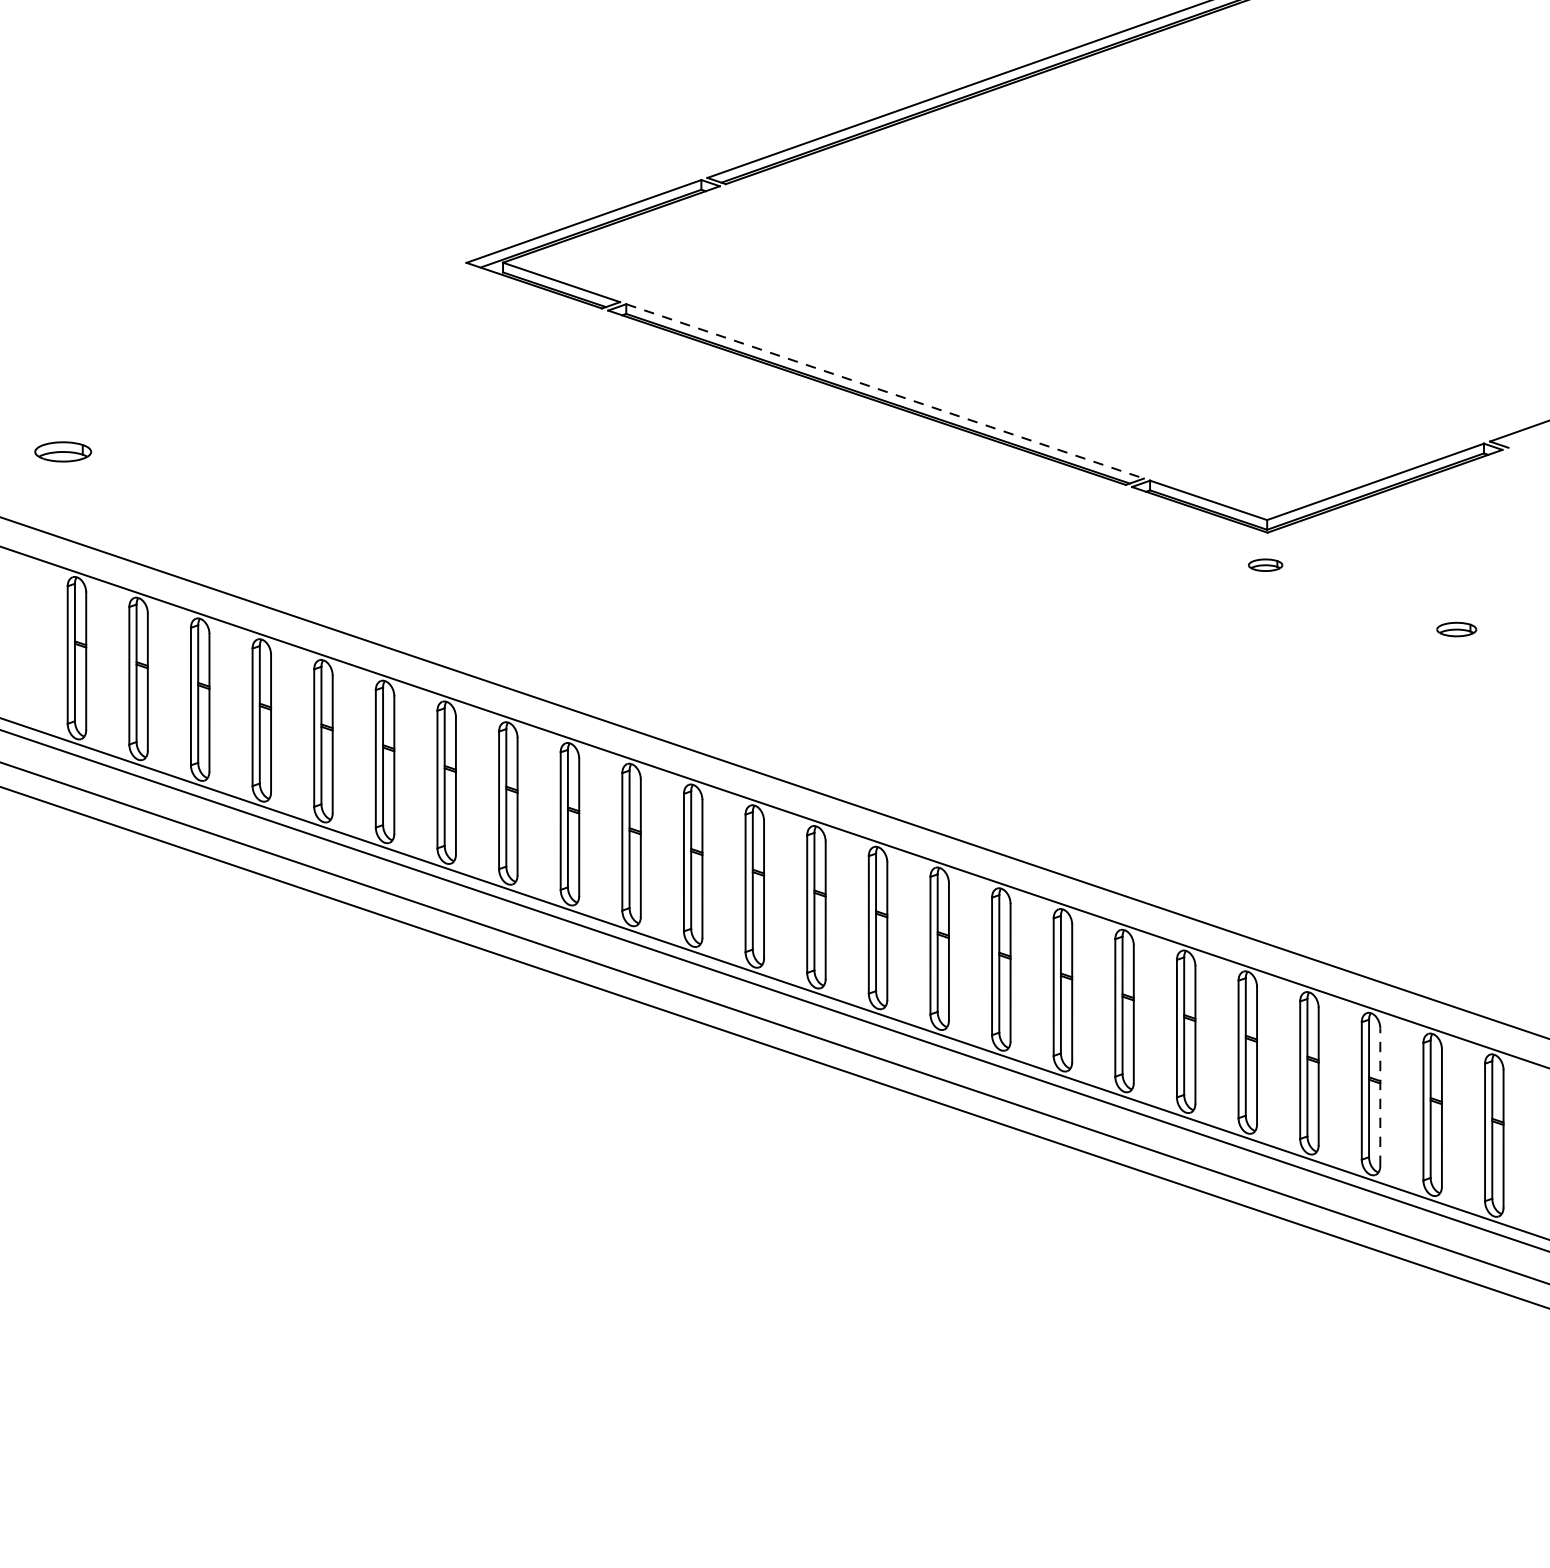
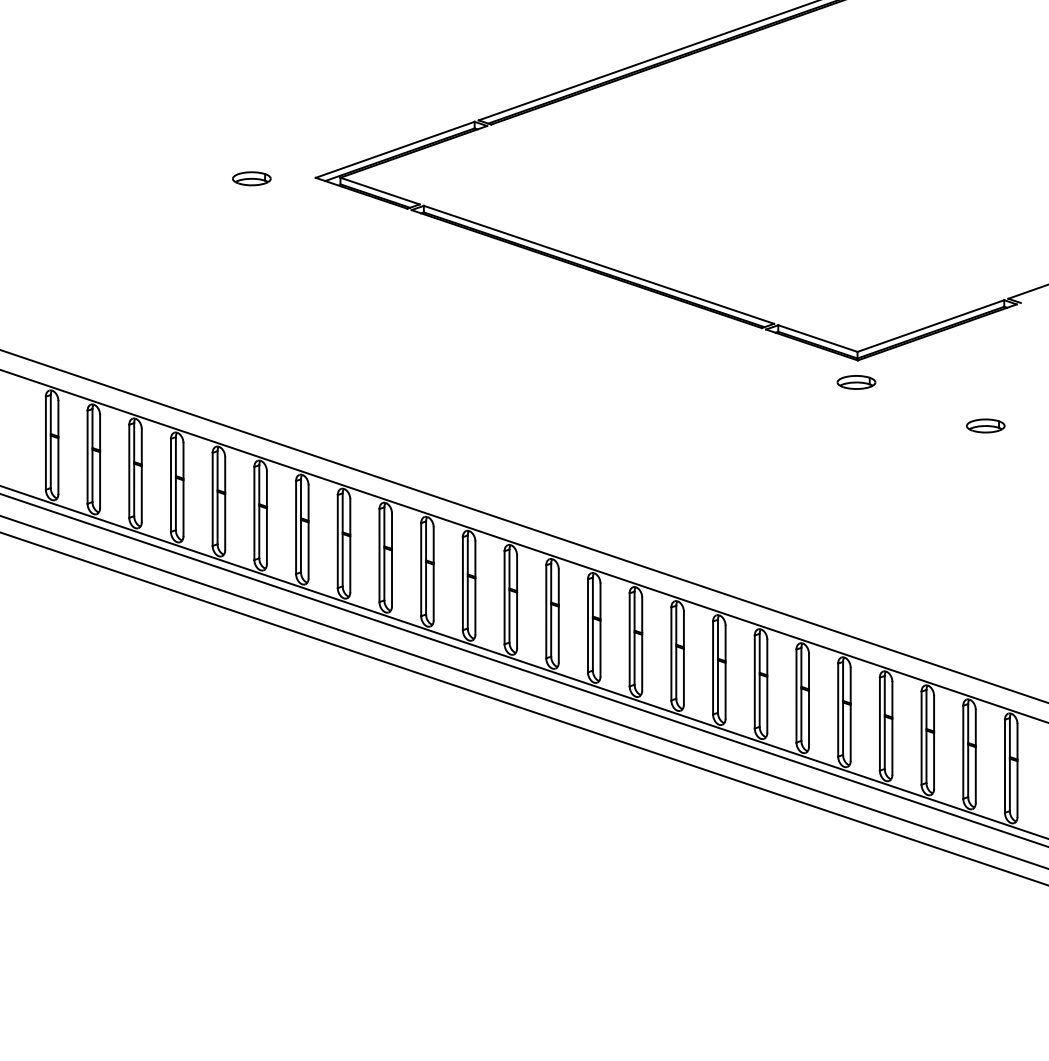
line: (885, 390) -> (599, 264), dashed -> solid
part: (62, 451) -> (251, 178), moved
part: (1265, 565) -> (856, 382), size x1.67
part: (1456, 628) -> (985, 425), size x1.43
line: (1380, 1097) -> (934, 742), dashed -> solid

